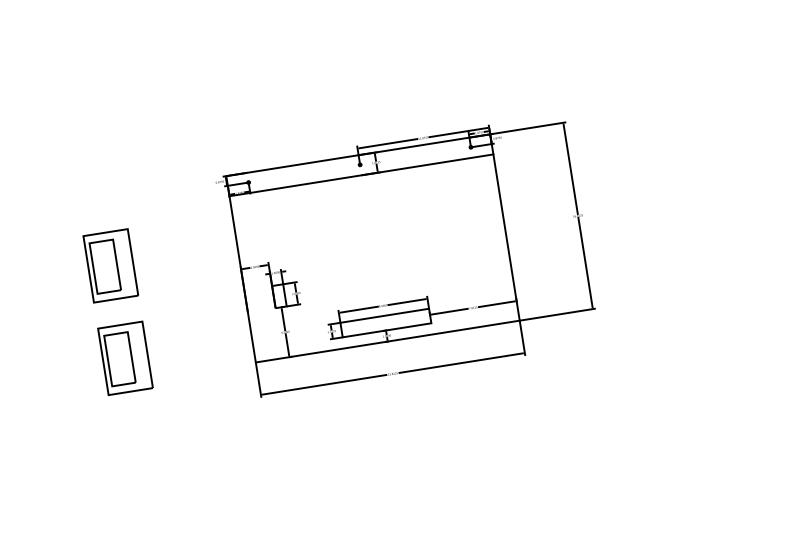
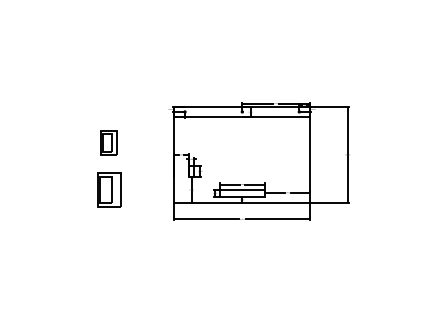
part: (111, 265) -> (109, 142), size x0.7

